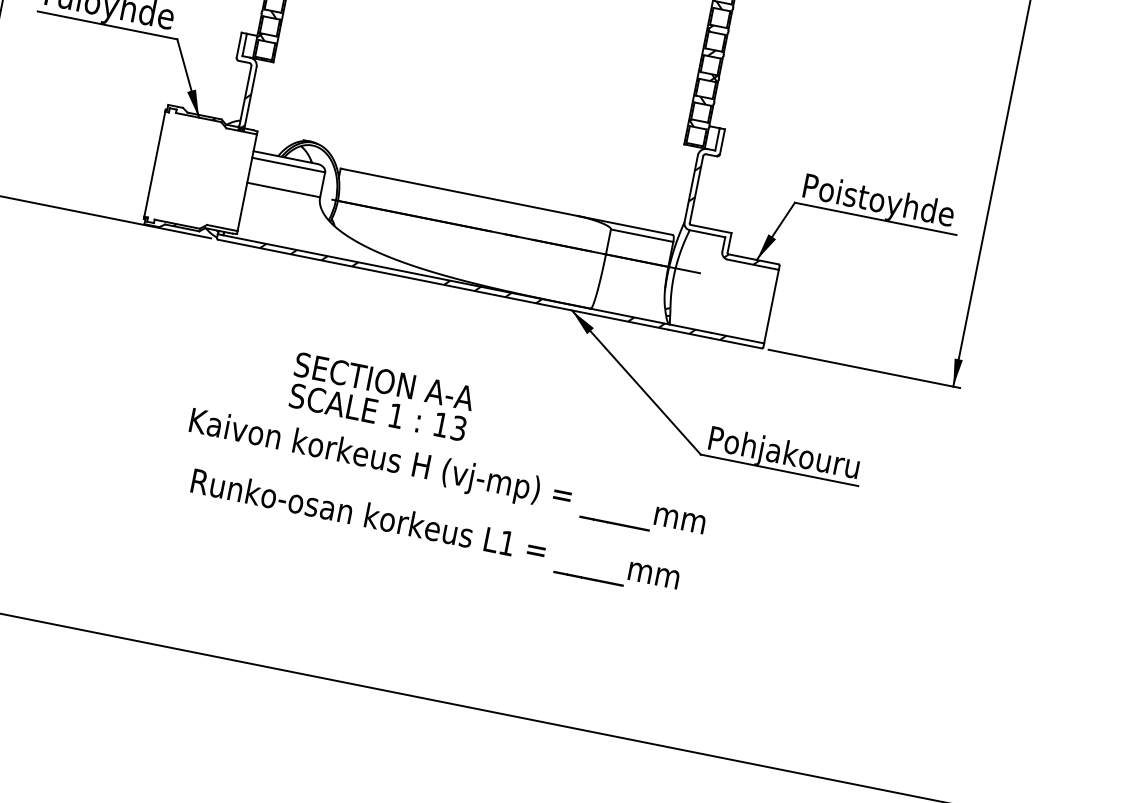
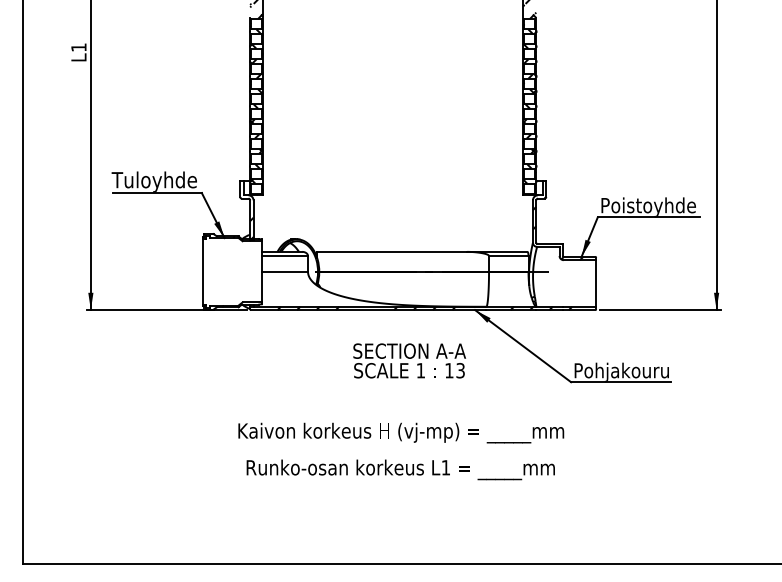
text: (381, 396) -> (409, 360), moved
text: (442, 503) -> (401, 451), moved

